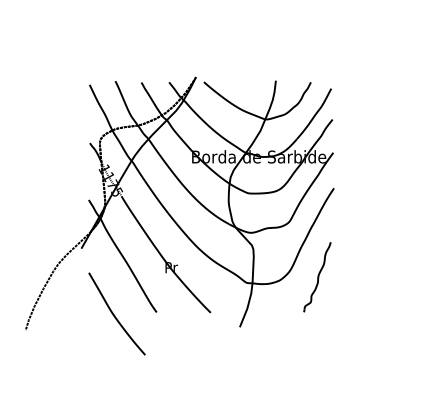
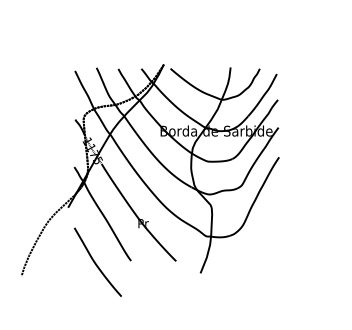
part: (317, 277) -> (265, 231), removed

